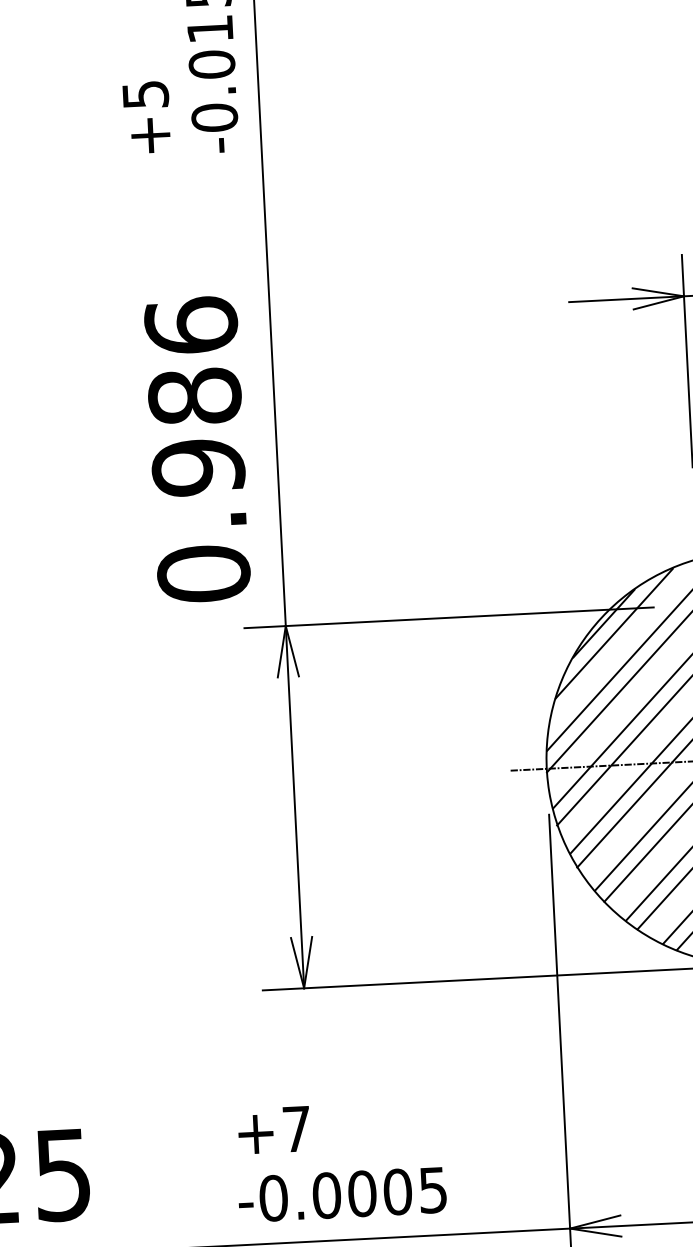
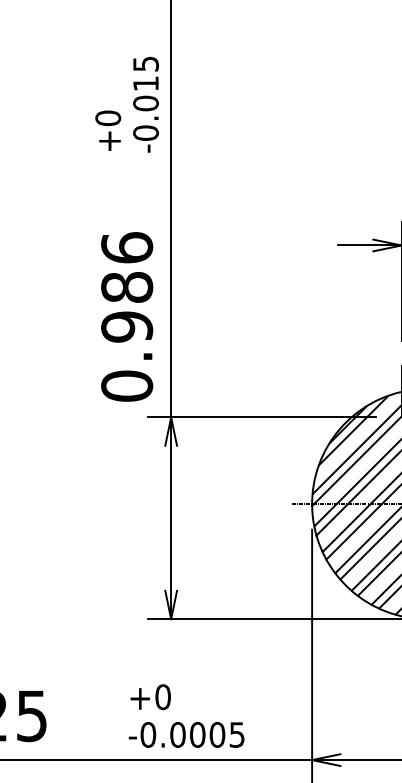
text: (146, 94) -> (108, 118), +5 -> +0
text: (295, 1129) -> (162, 697), +7 -> +0

